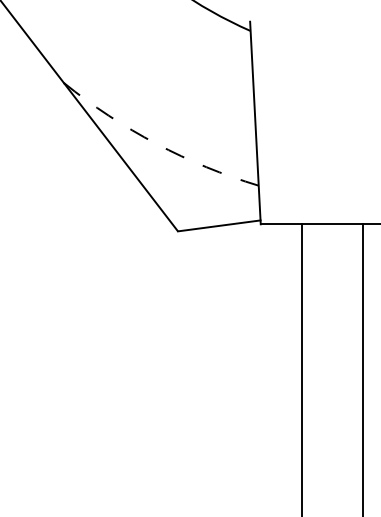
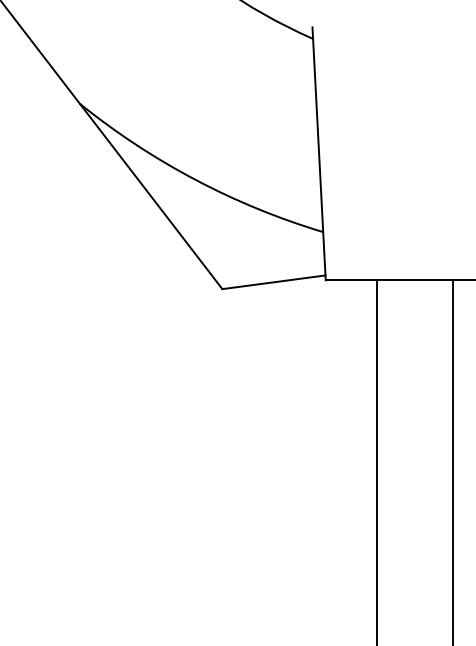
arc: (156, 143) -> (195, 179), dashed -> solid

